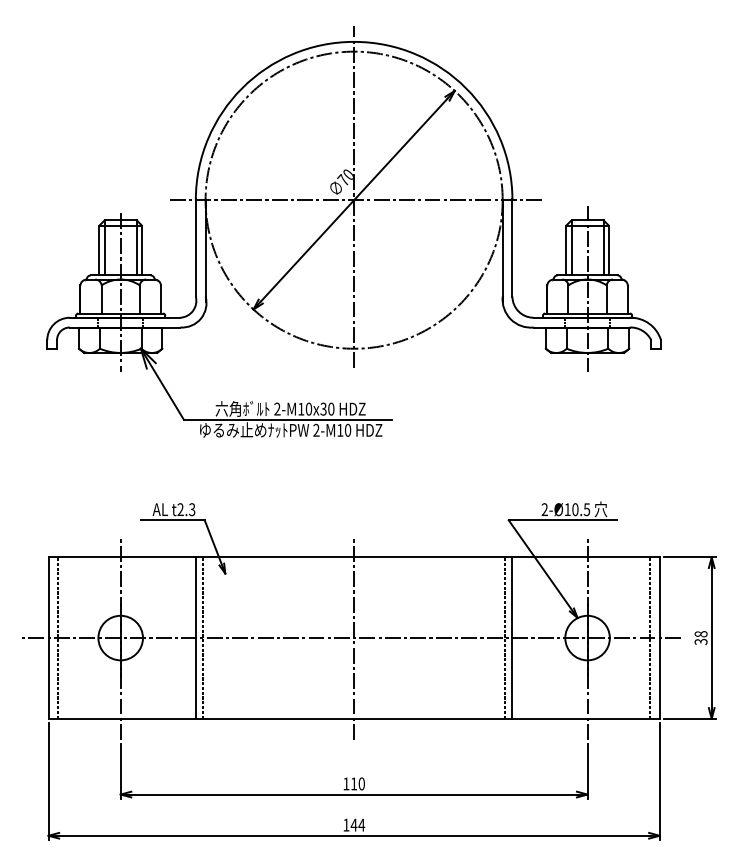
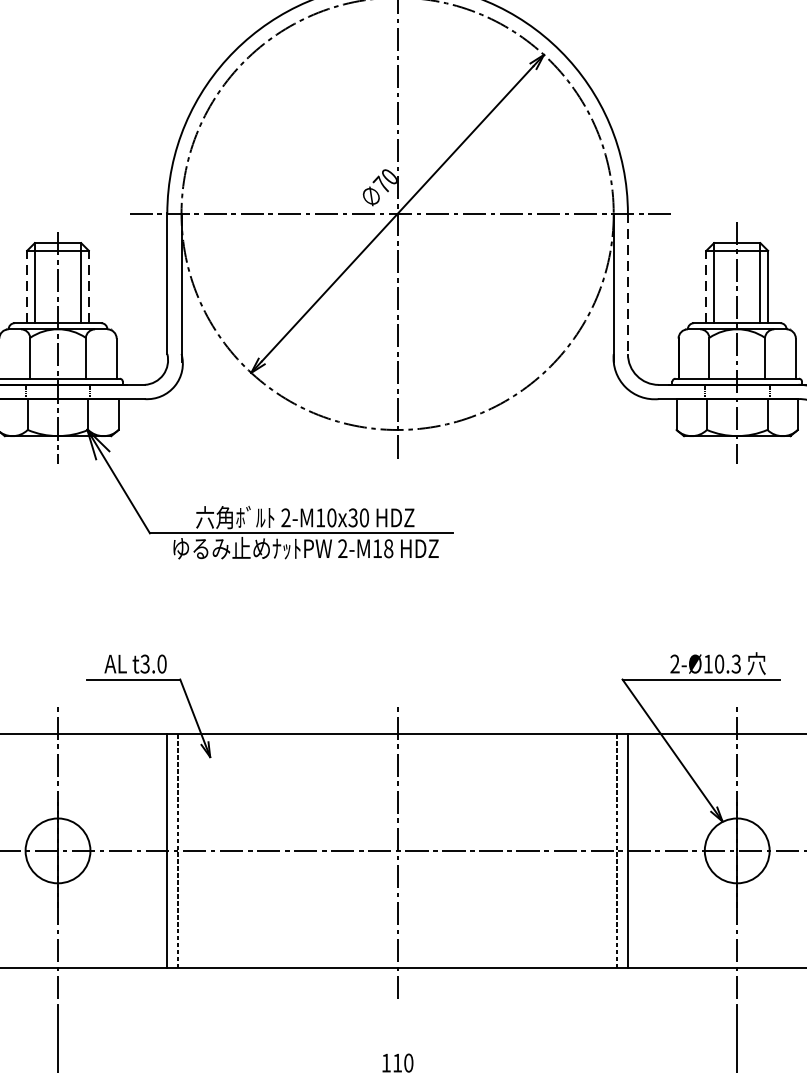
line: (512, 247) -> (628, 282), solid -> dashed
line: (99, 250) -> (27, 287), solid -> dashed
line: (141, 250) -> (88, 287), solid -> dashed
line: (566, 250) -> (706, 287), solid -> dashed
text: (347, 430) -> (387, 548), 2-M10 -> 2-M18
text: (186, 509) -> (153, 663), t2.3 -> t3.0
text: (587, 509) -> (737, 663), 2-Ø10.5 -> 2-Ø10.3

